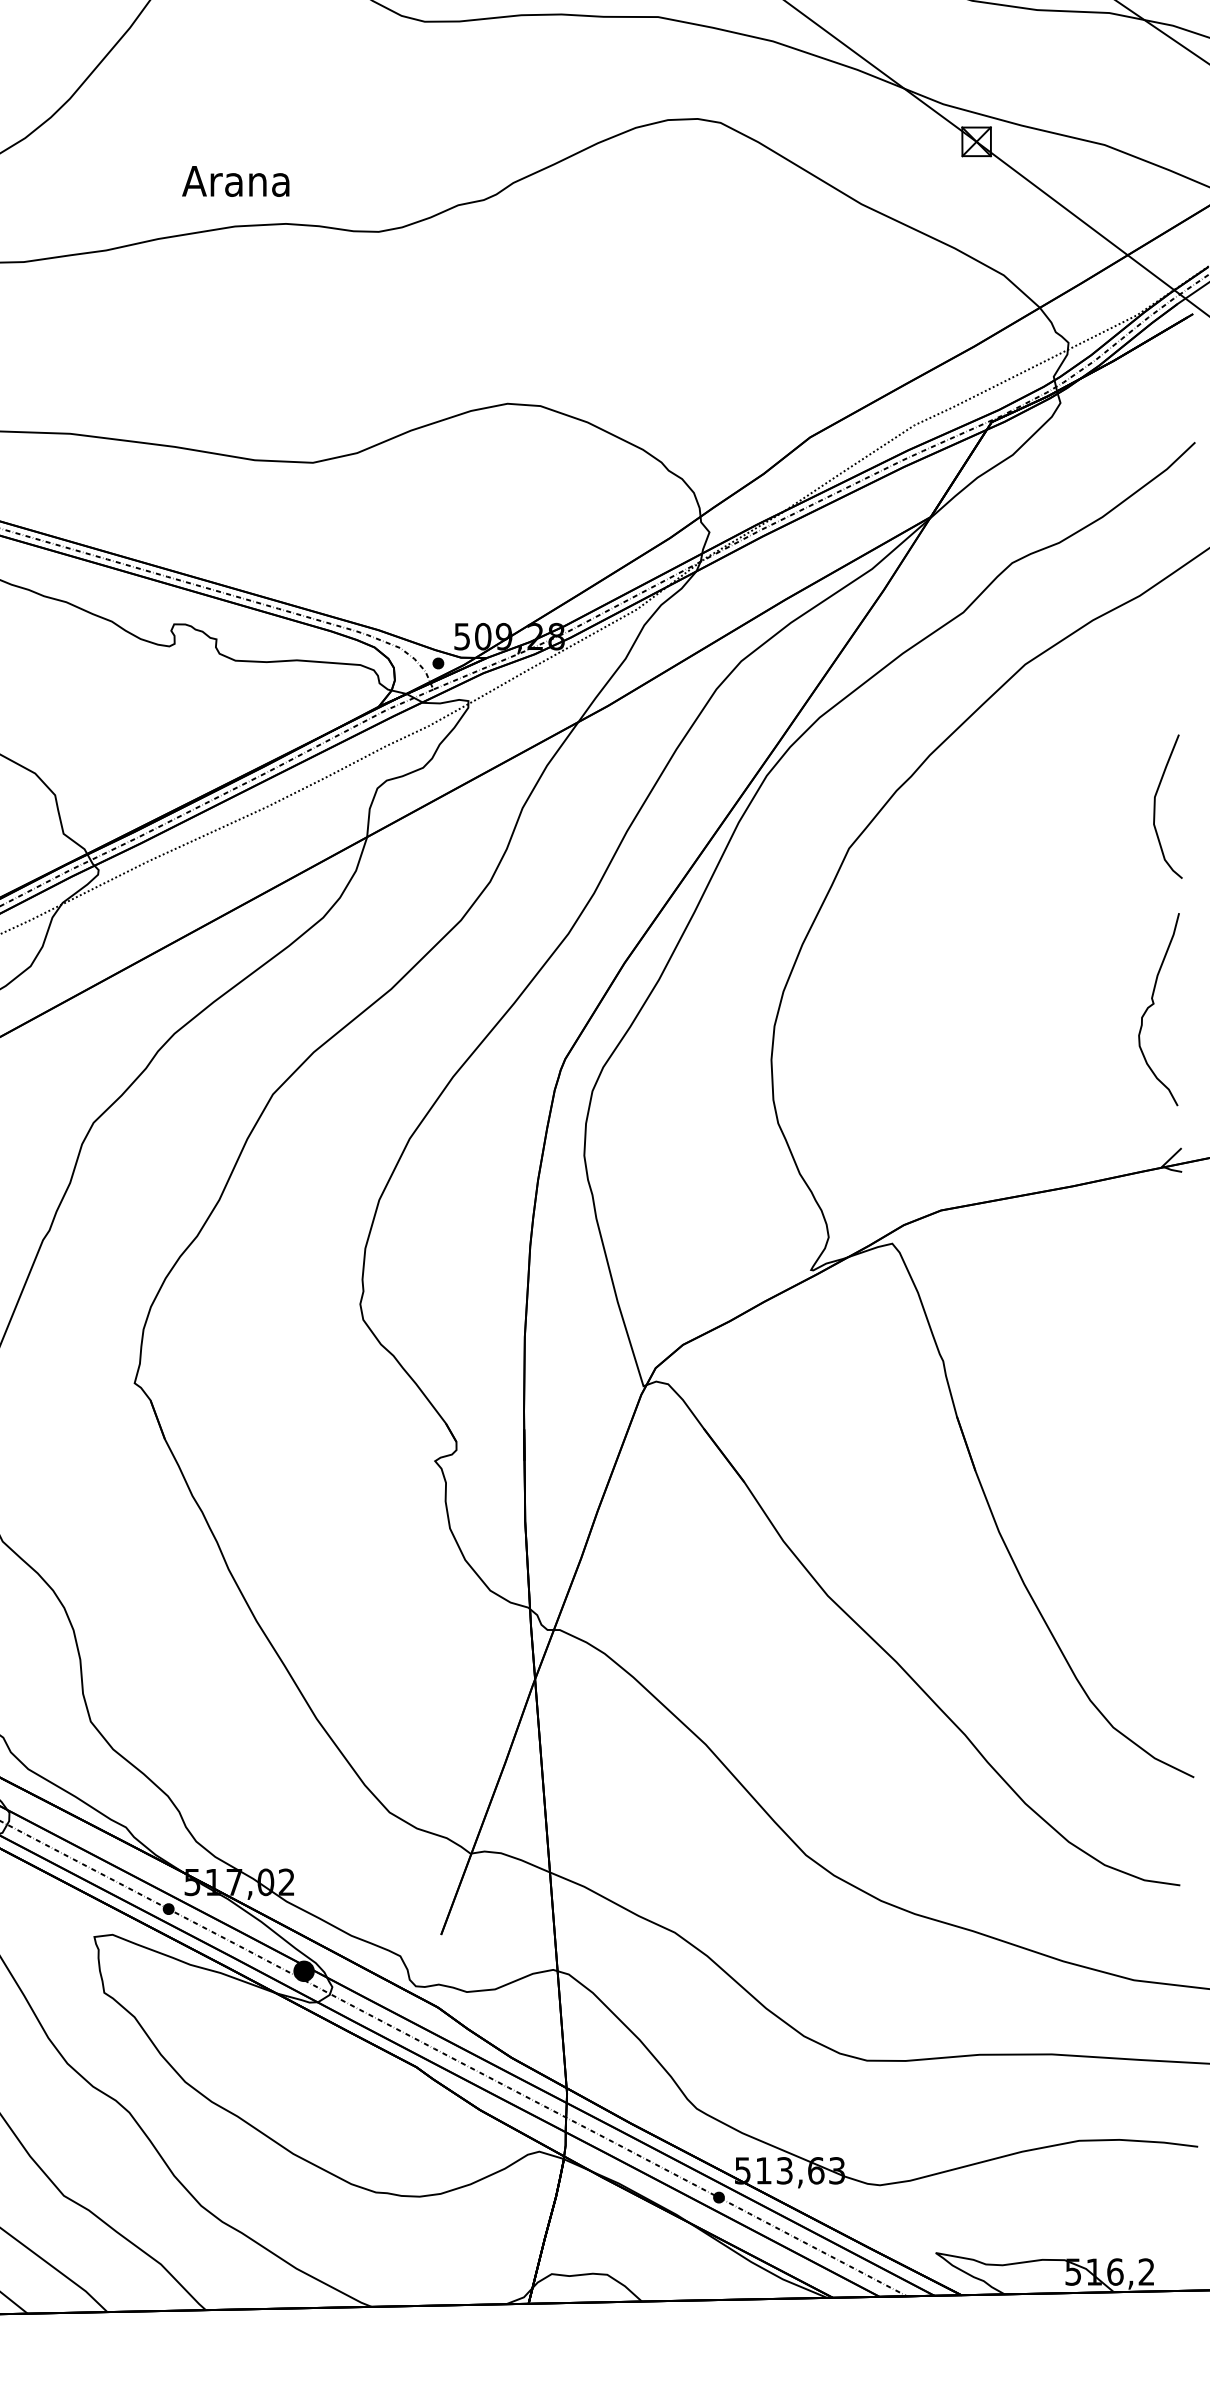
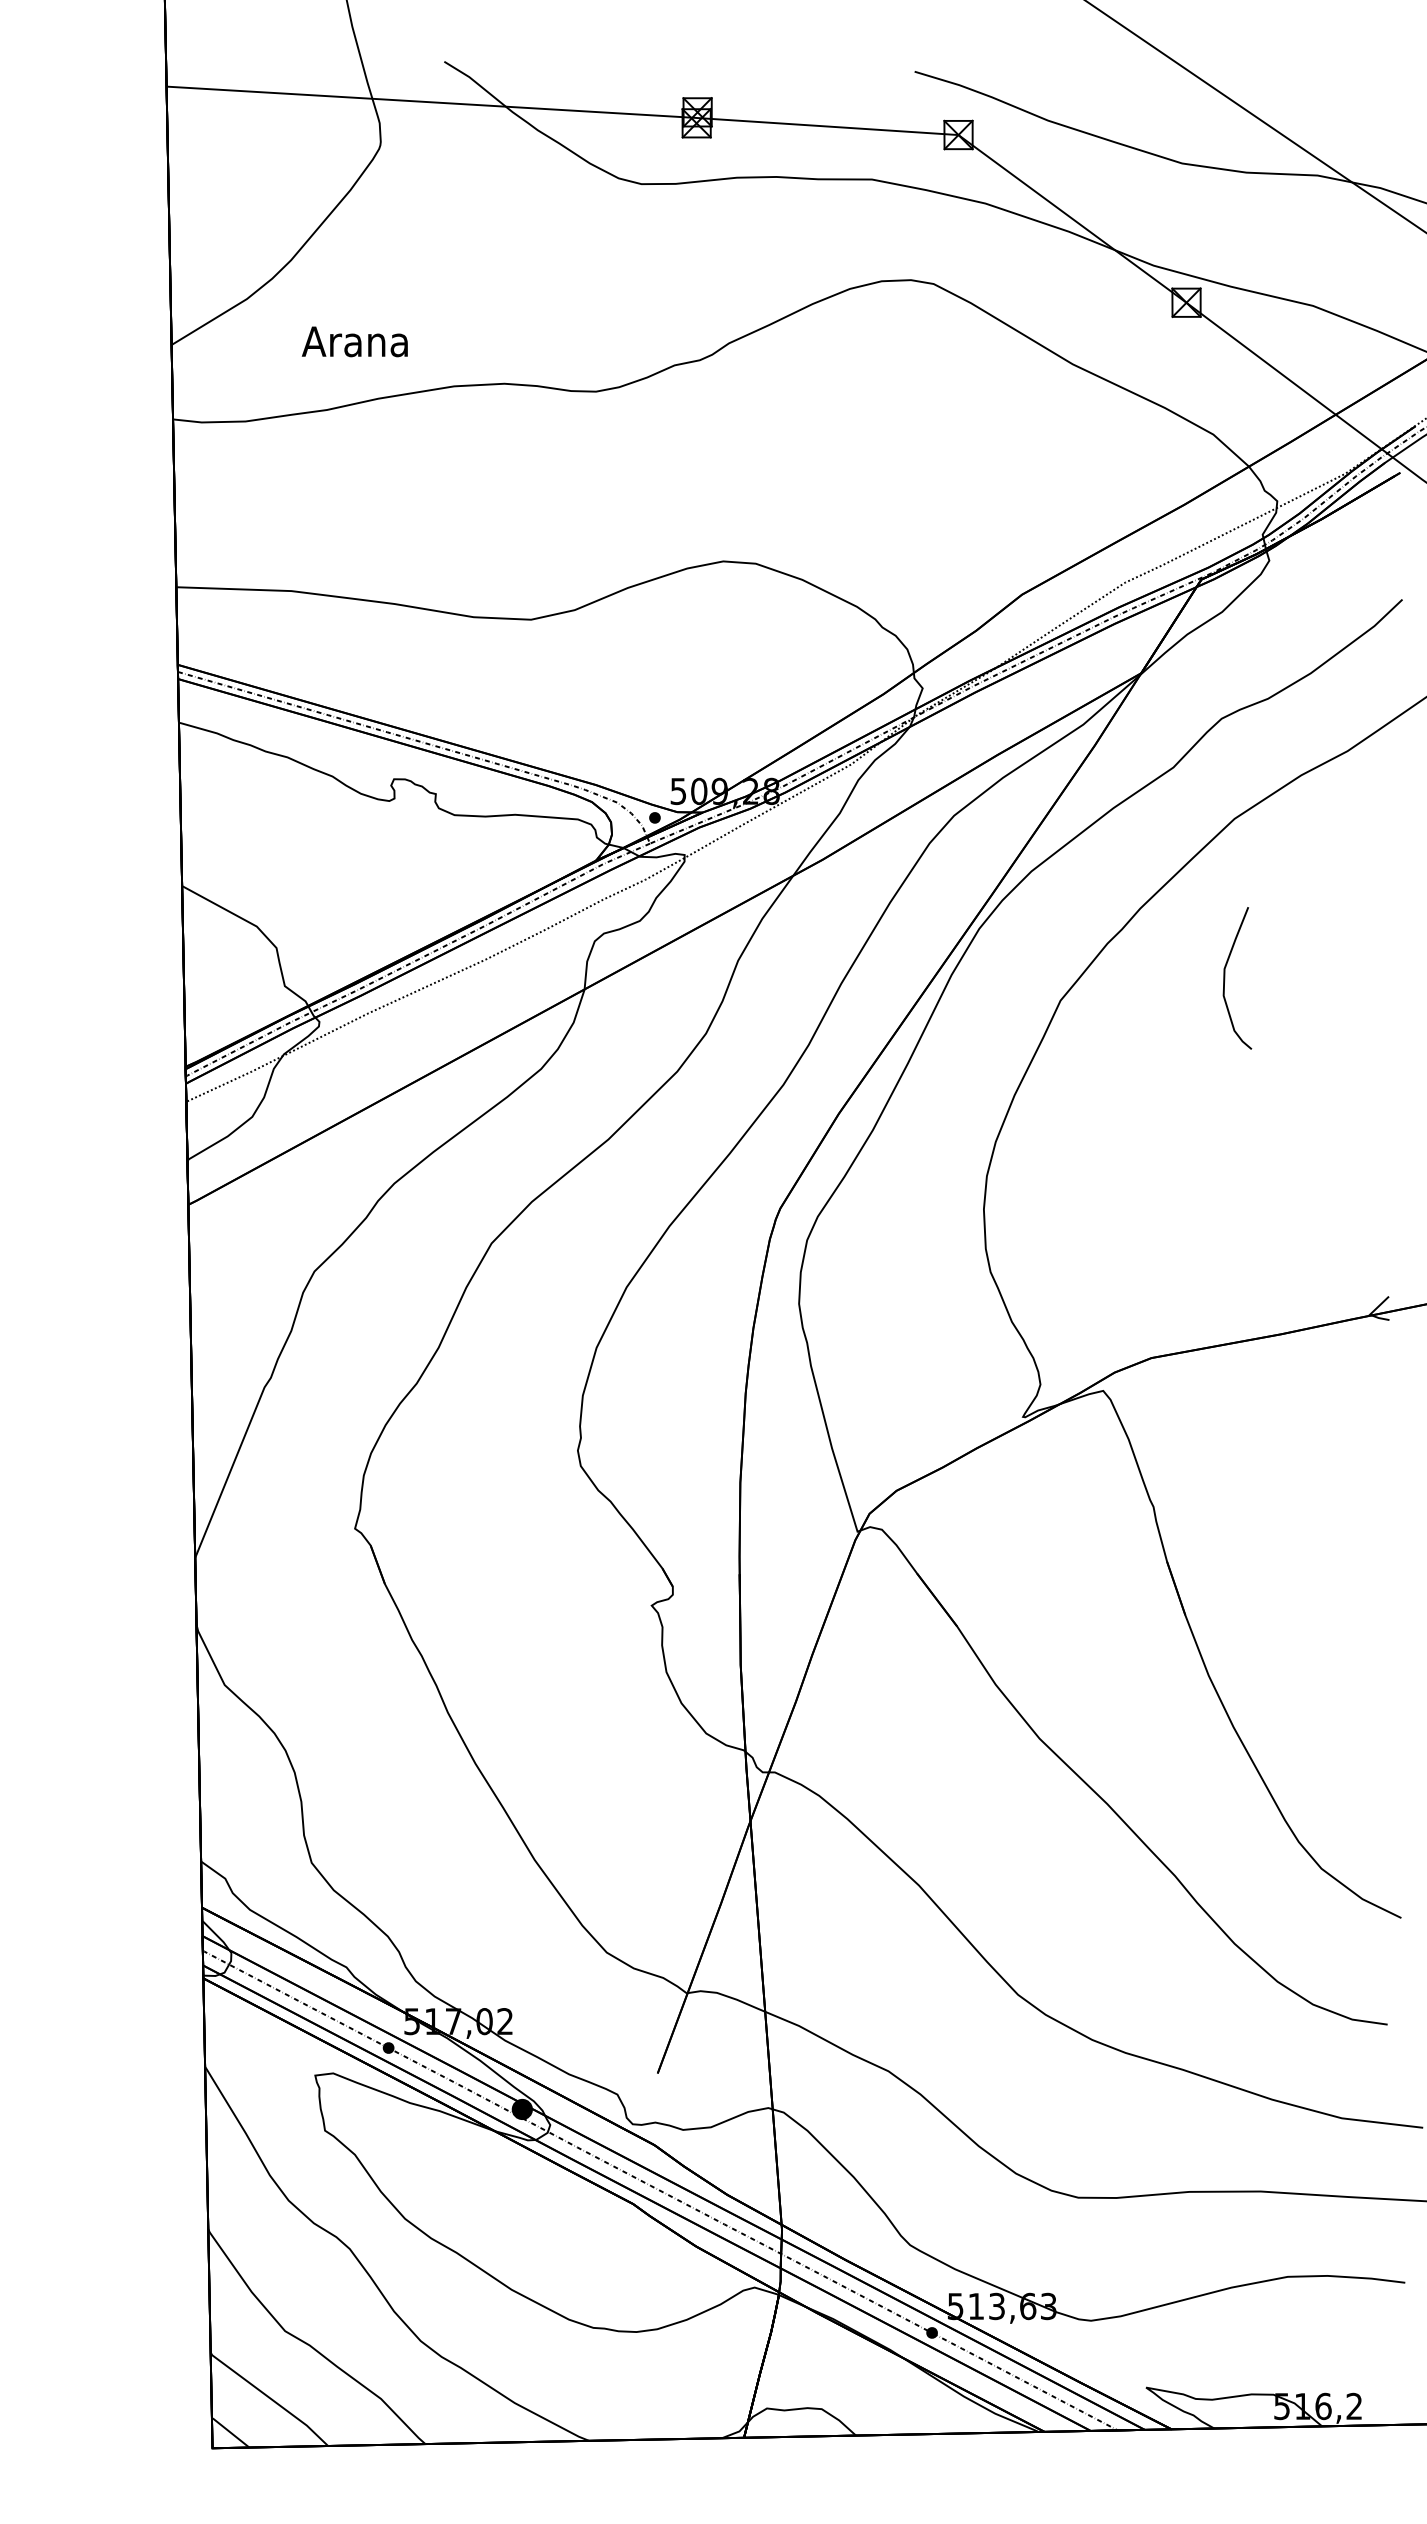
text: (235, 181) -> (354, 341), moved
curve: (1155, 806) -> (1225, 978), moved
curve: (1154, 1004) -> (1362, 1154), removed

